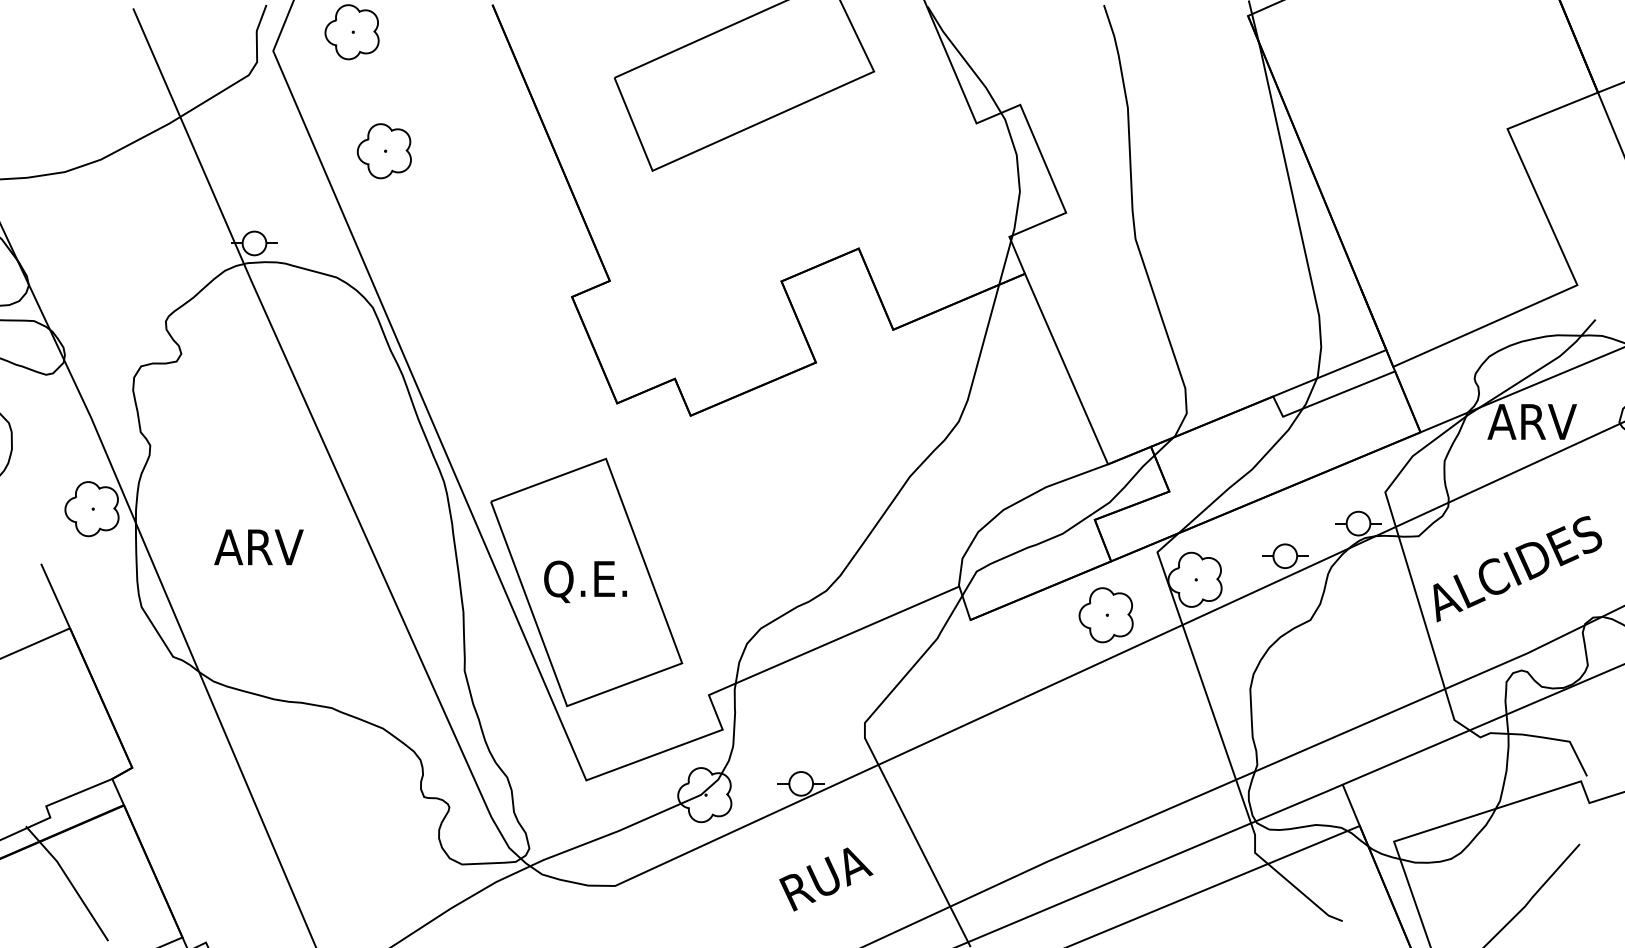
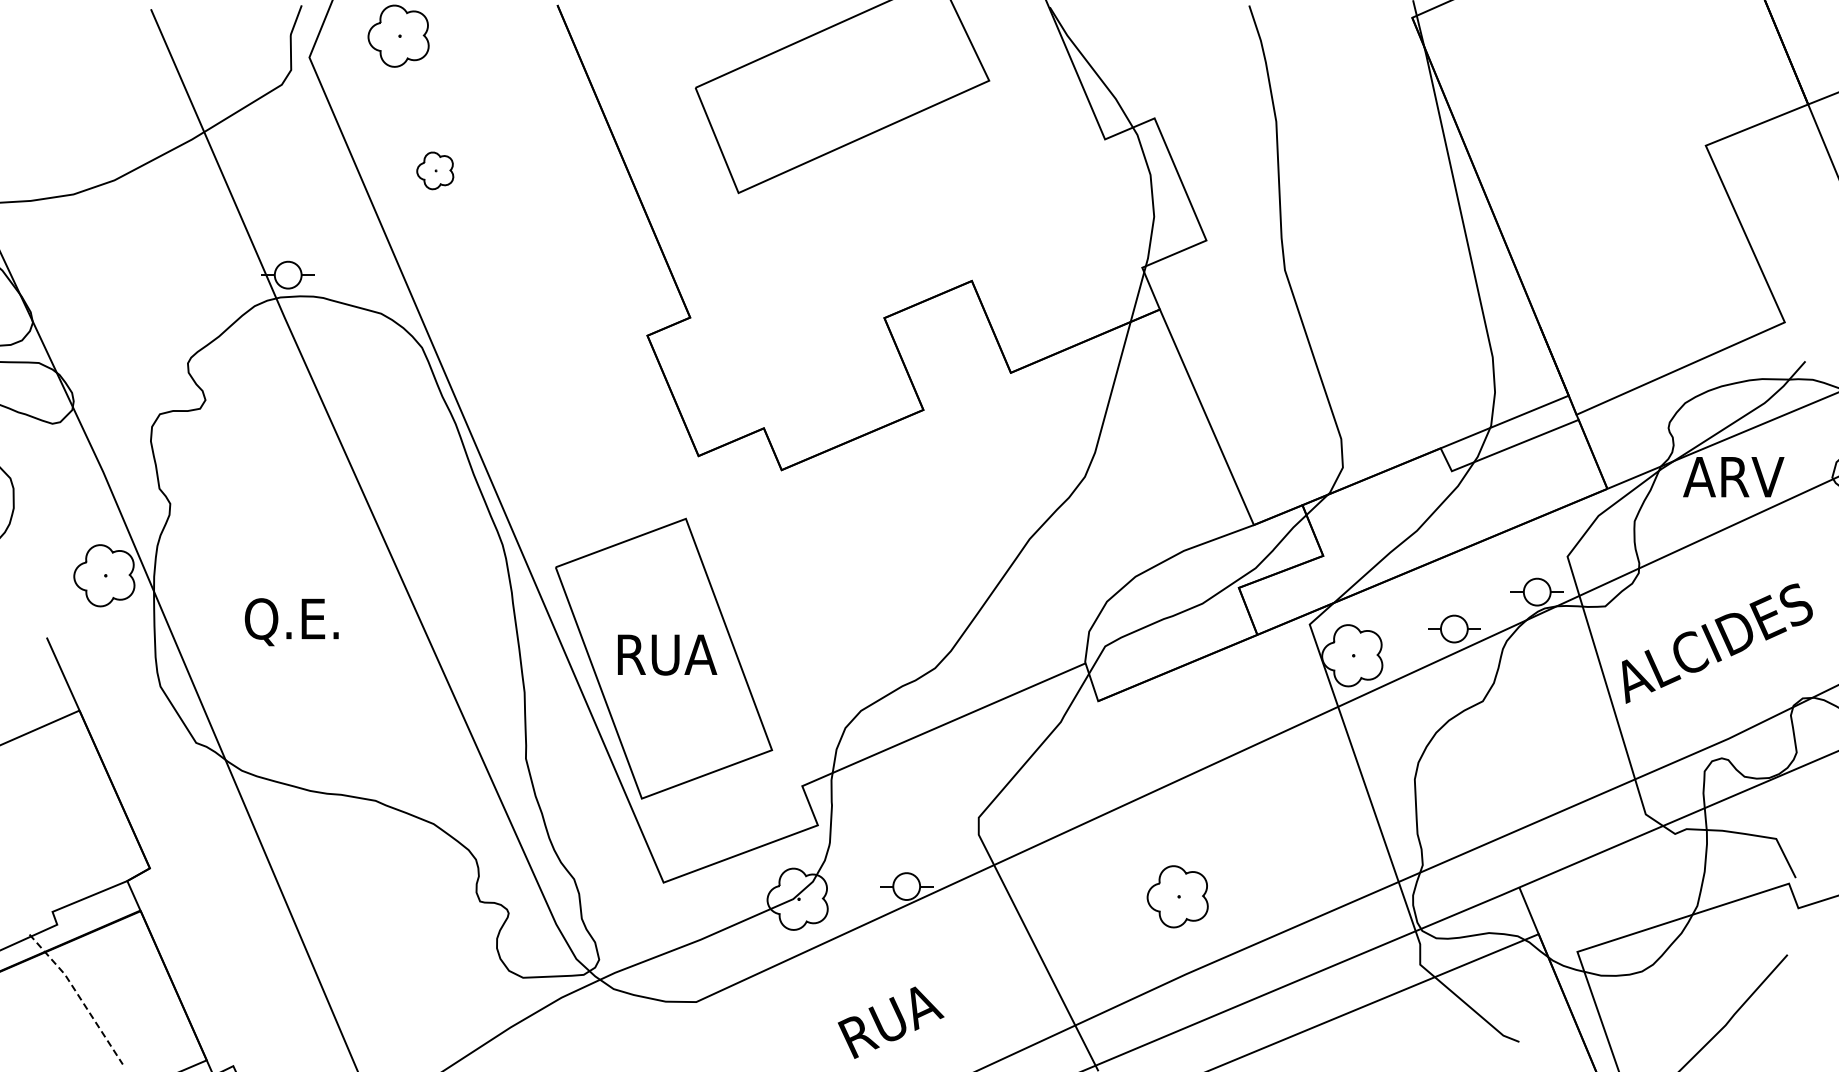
part: (384, 150) -> (435, 170), size x0.6
text: (258, 550) -> (292, 622), ARV -> Q.E.
text: (588, 582) -> (666, 658), Q.E. -> RUA
part: (1105, 614) -> (1177, 896), moved
text: (825, 879) -> (890, 1022), moved
line: (70, 881) -> (79, 996), solid -> dashed

